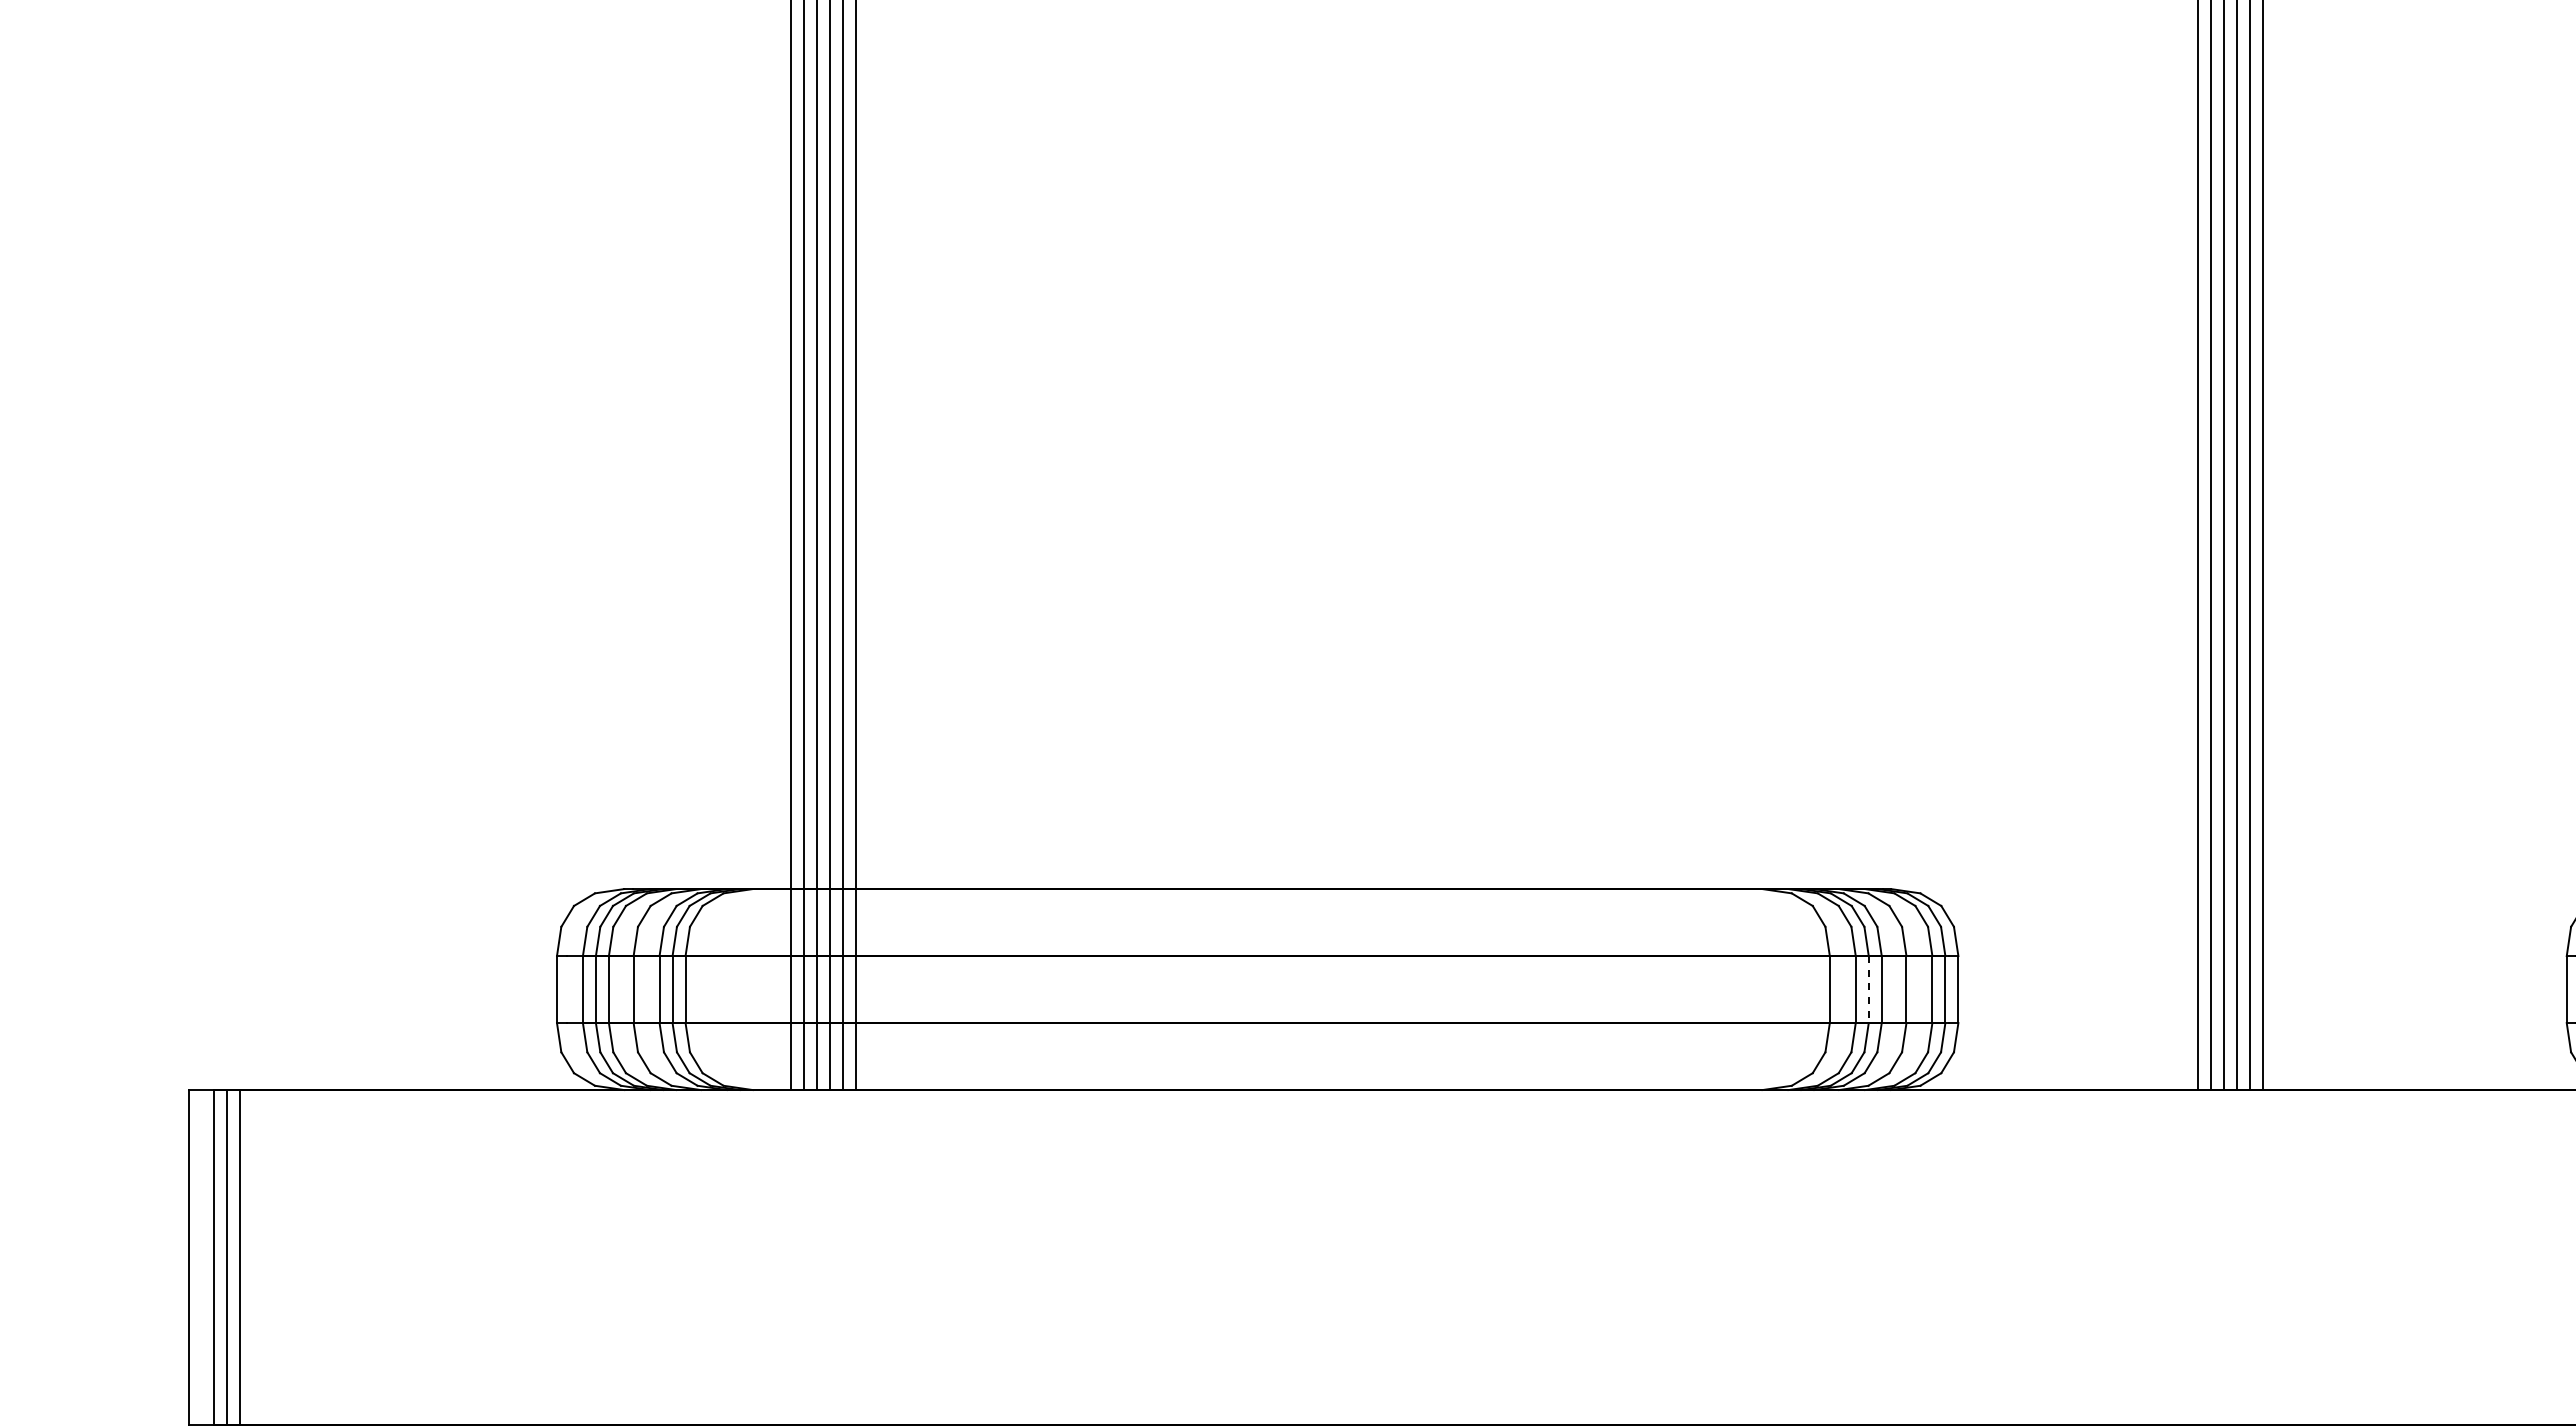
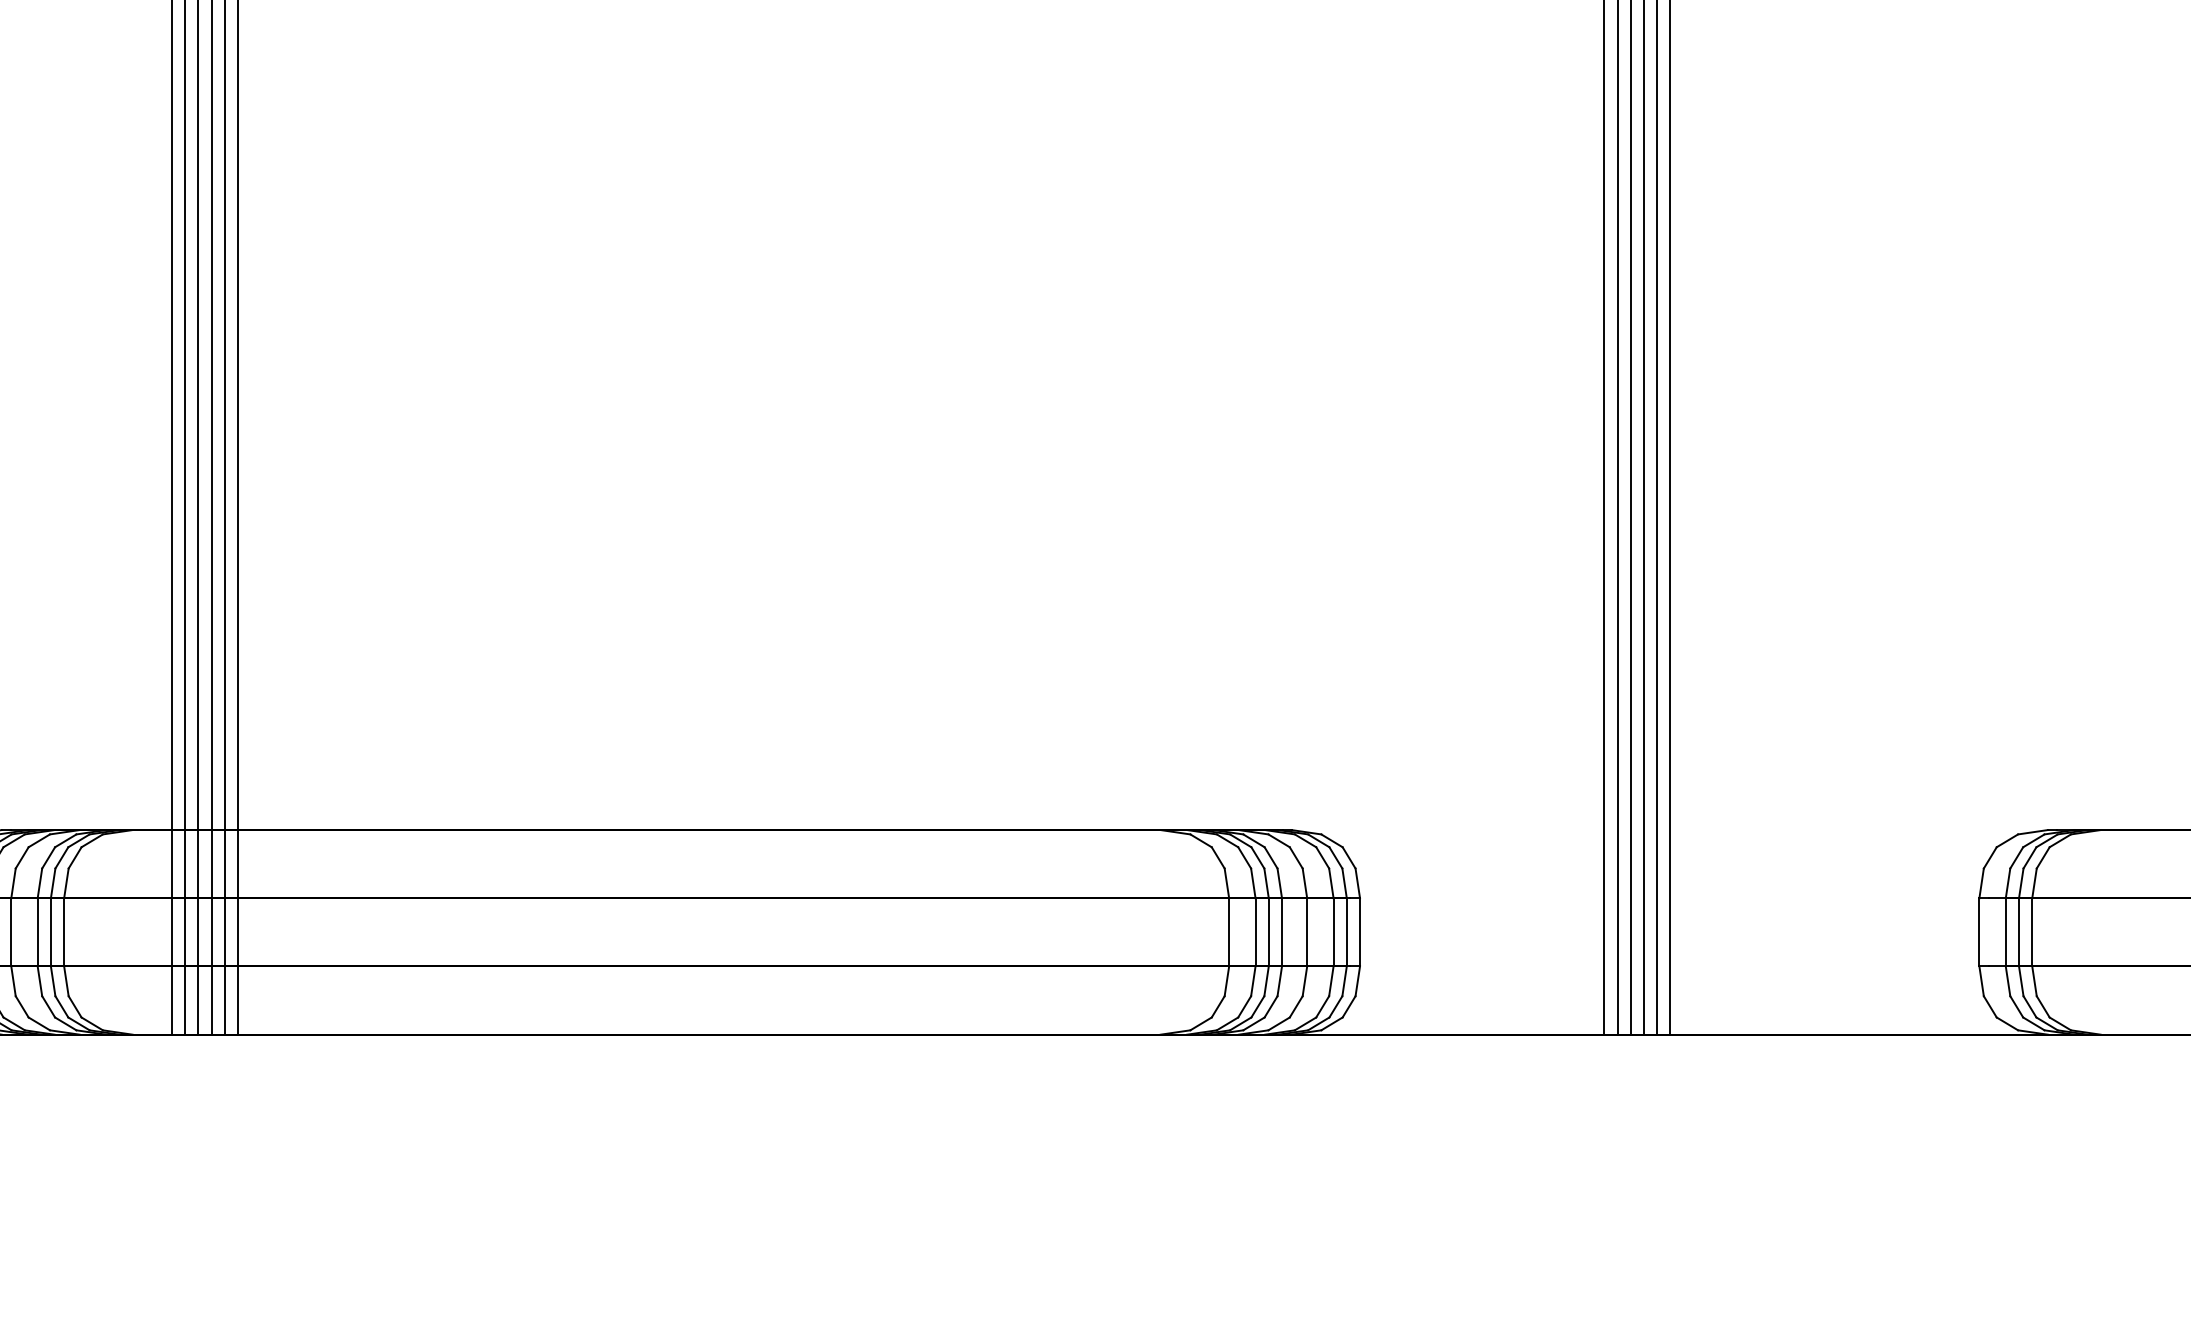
line: (1868, 990) -> (1268, 933), dashed -> solid

